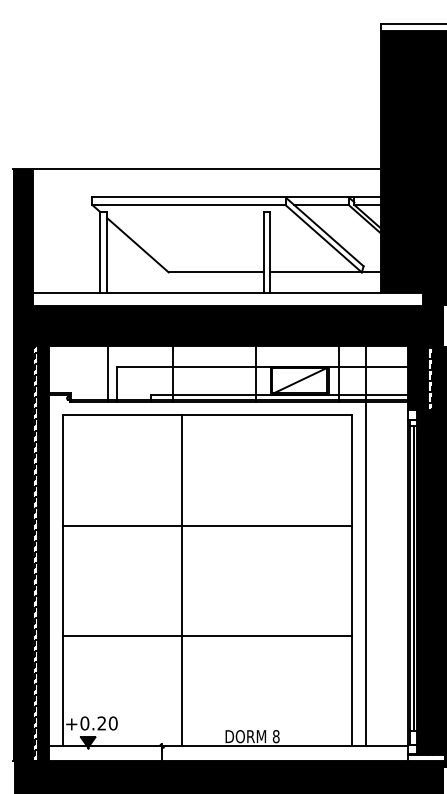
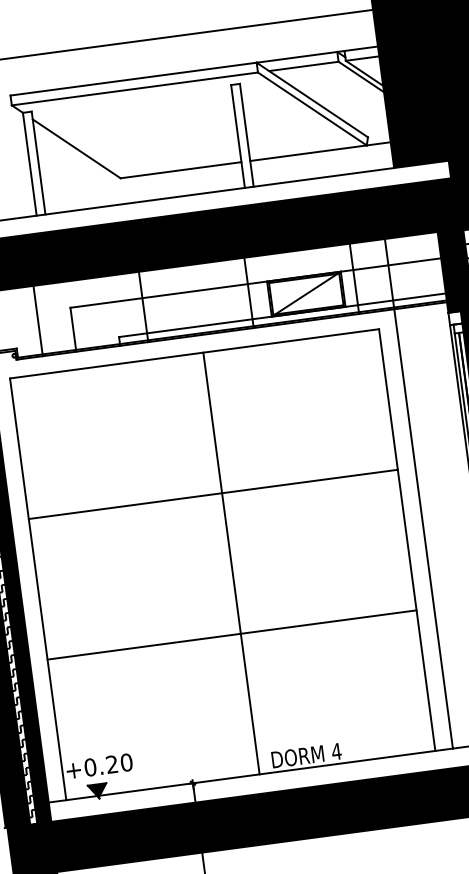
line: (108, 373) -> (38, 320), moved
line: (181, 580) -> (231, 563), moved
text: (275, 736) -> (335, 751), 8 -> 4

